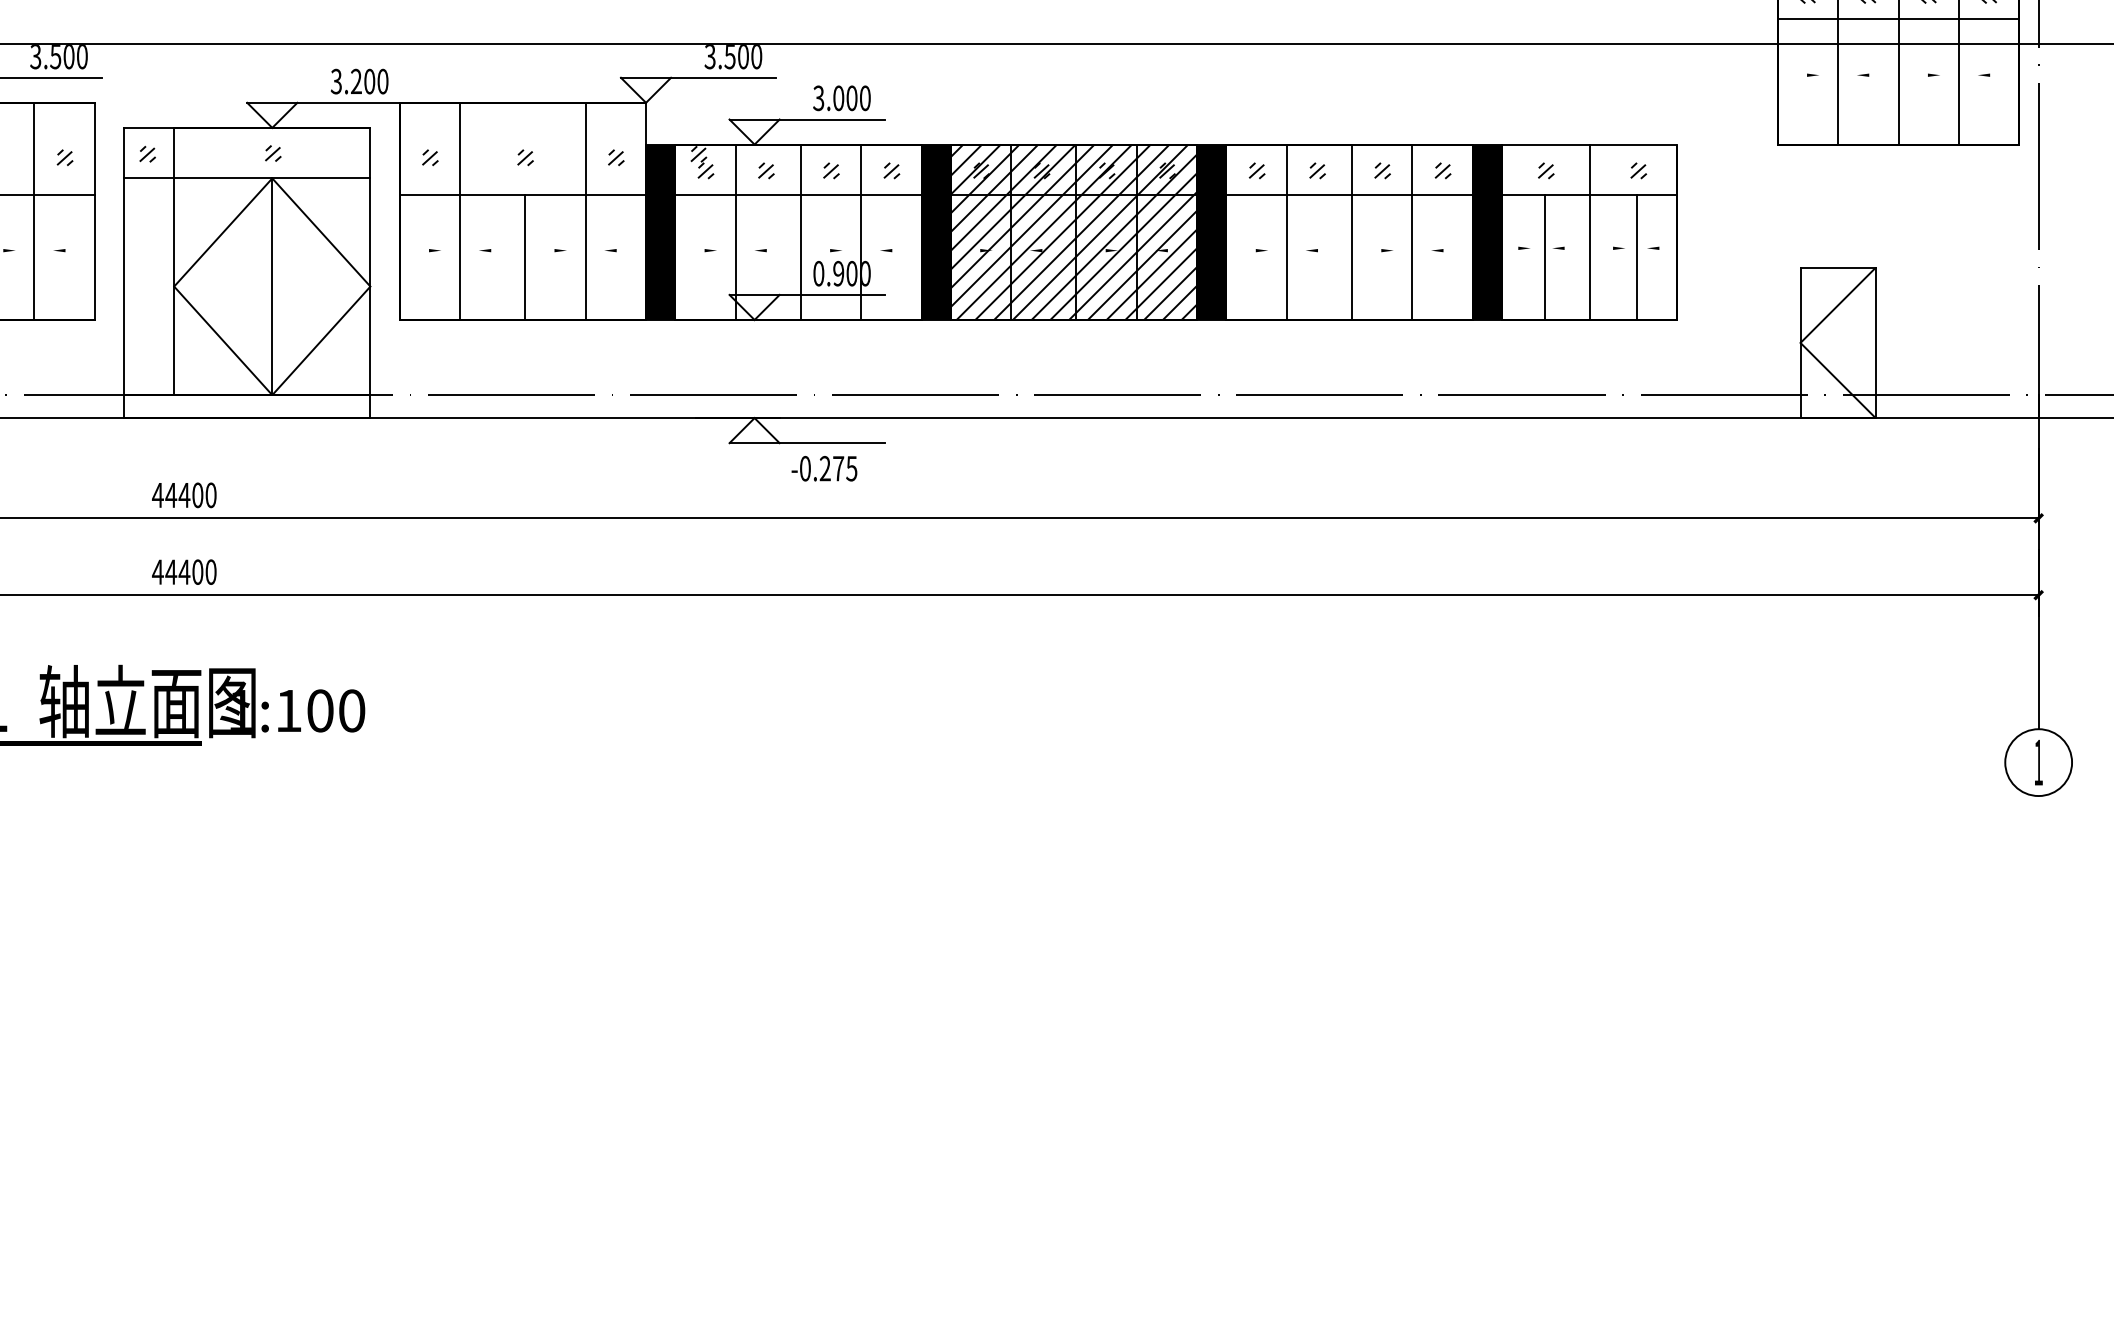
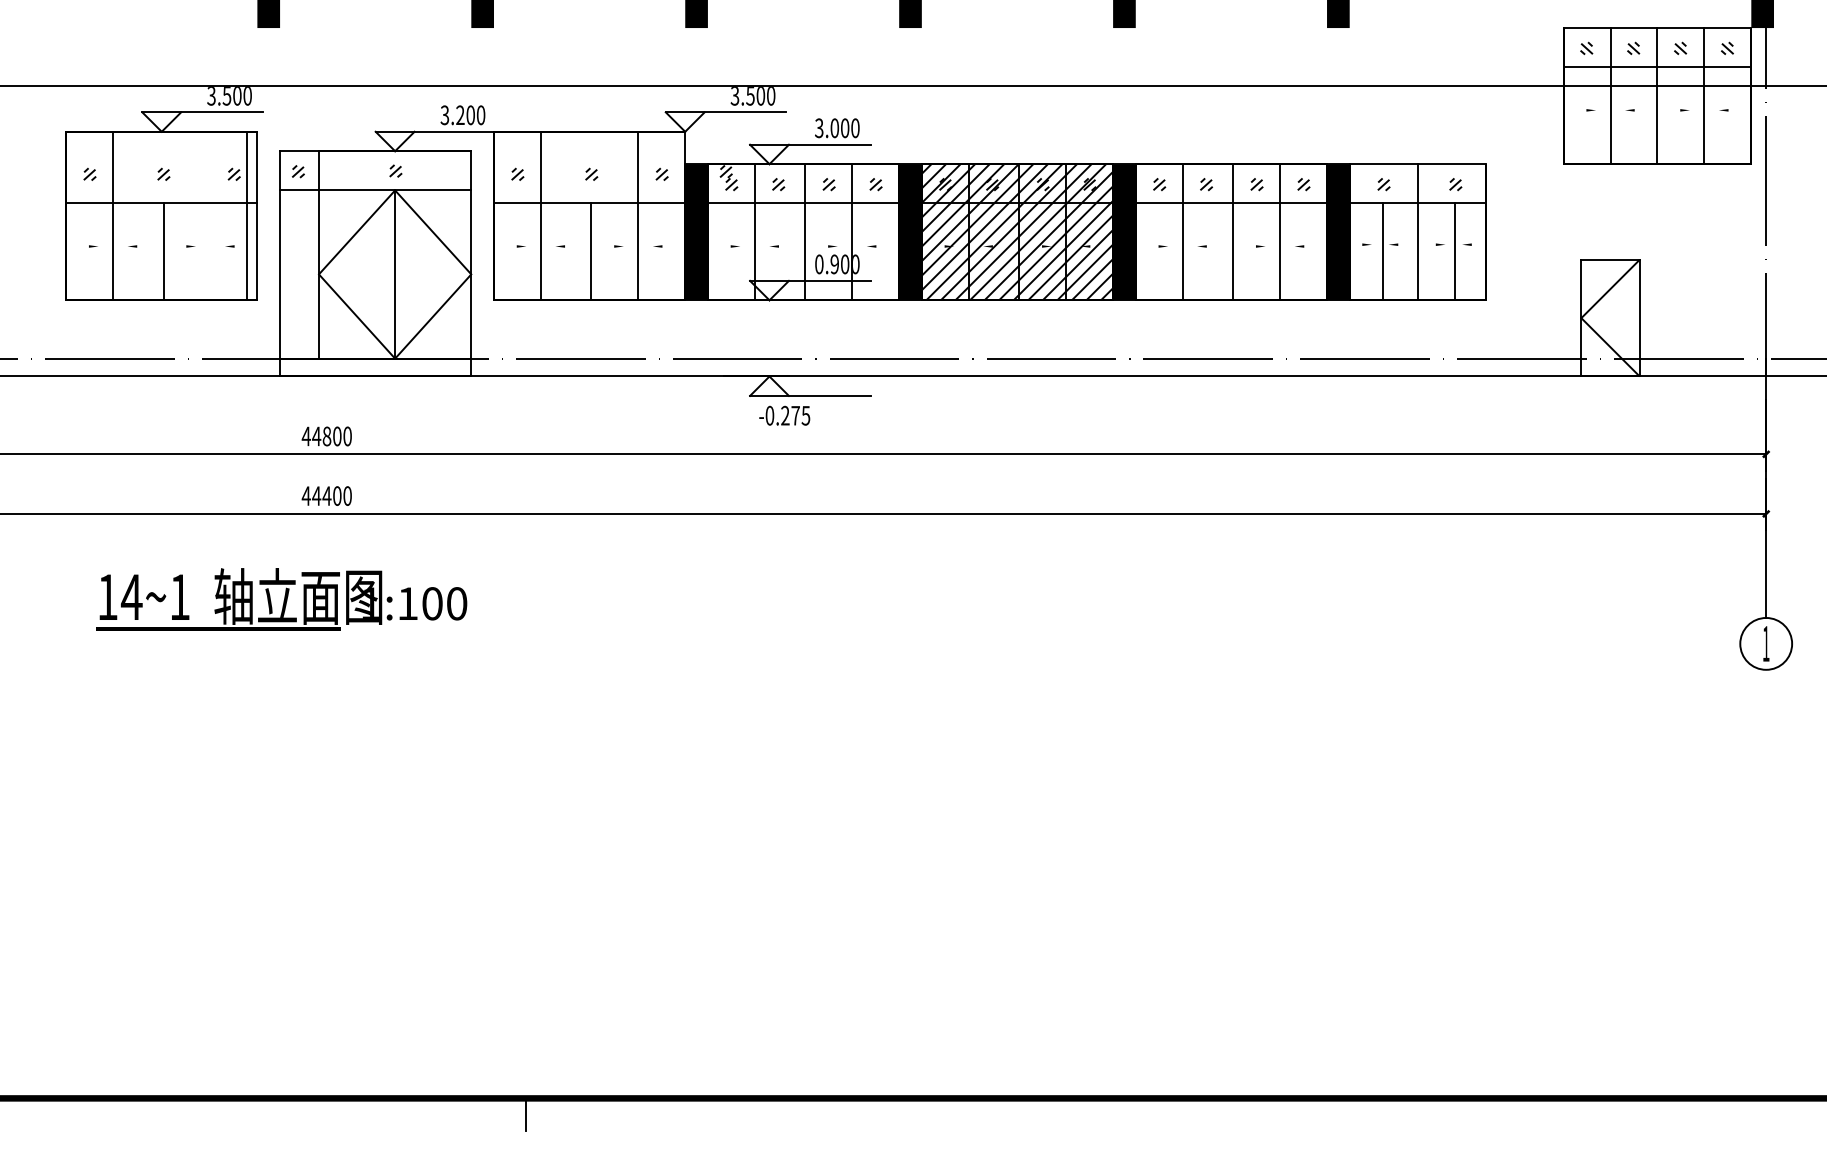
line: (34, 210) -> (247, 215), moved
text: (824, 468) -> (784, 415), moved
text: (183, 495) -> (326, 436), 44400 -> 44800

